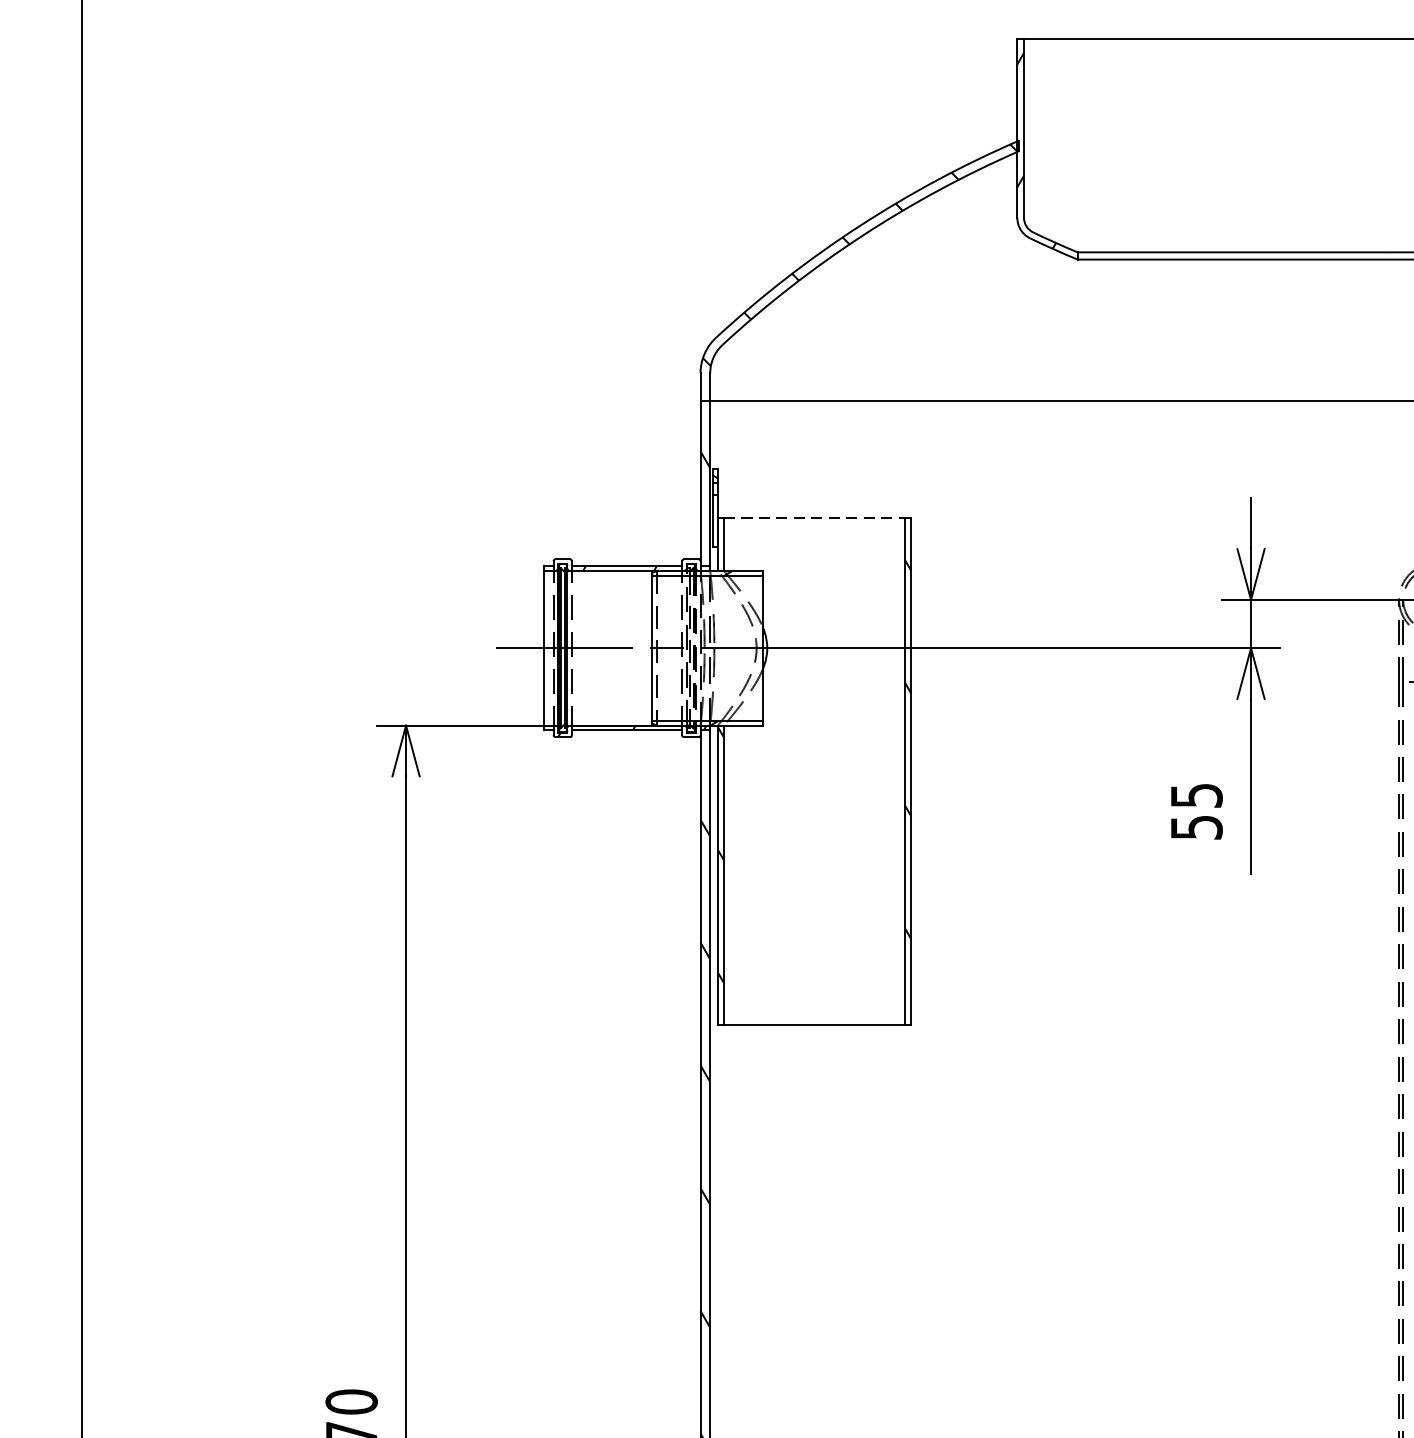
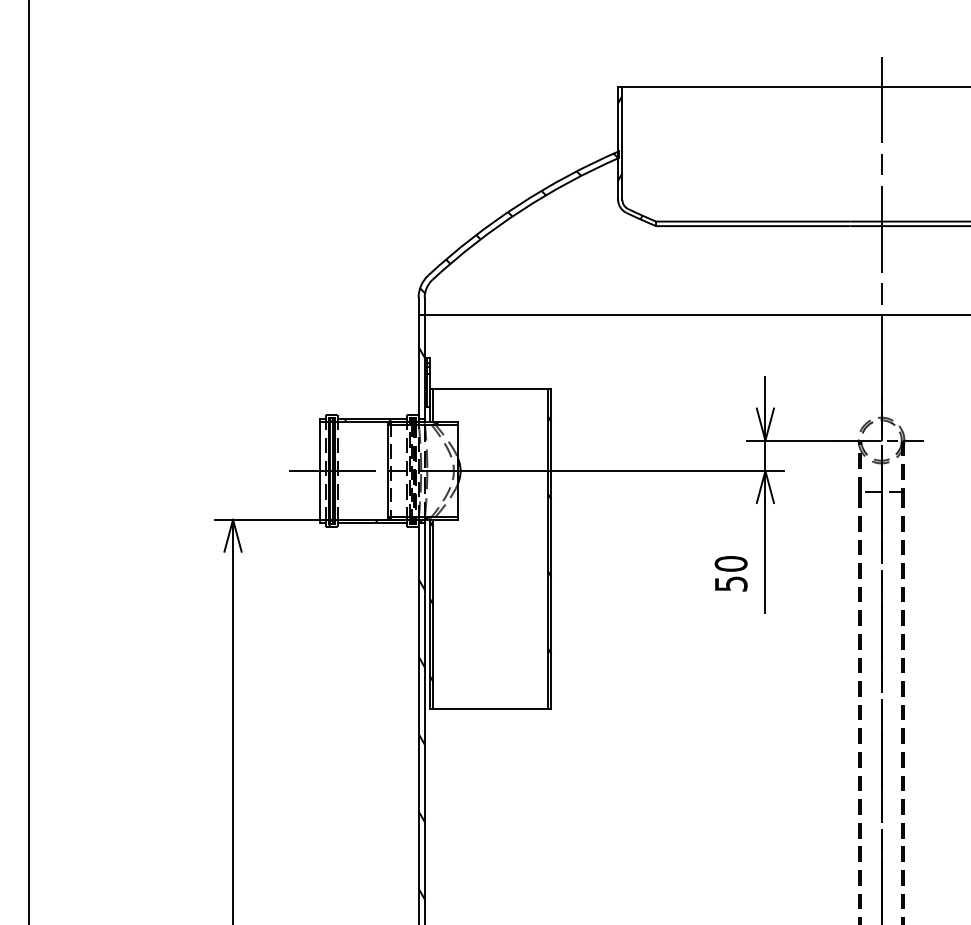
line: (814, 517) -> (490, 388), dashed -> solid
text: (1195, 795) -> (730, 563), 55 -> 50

